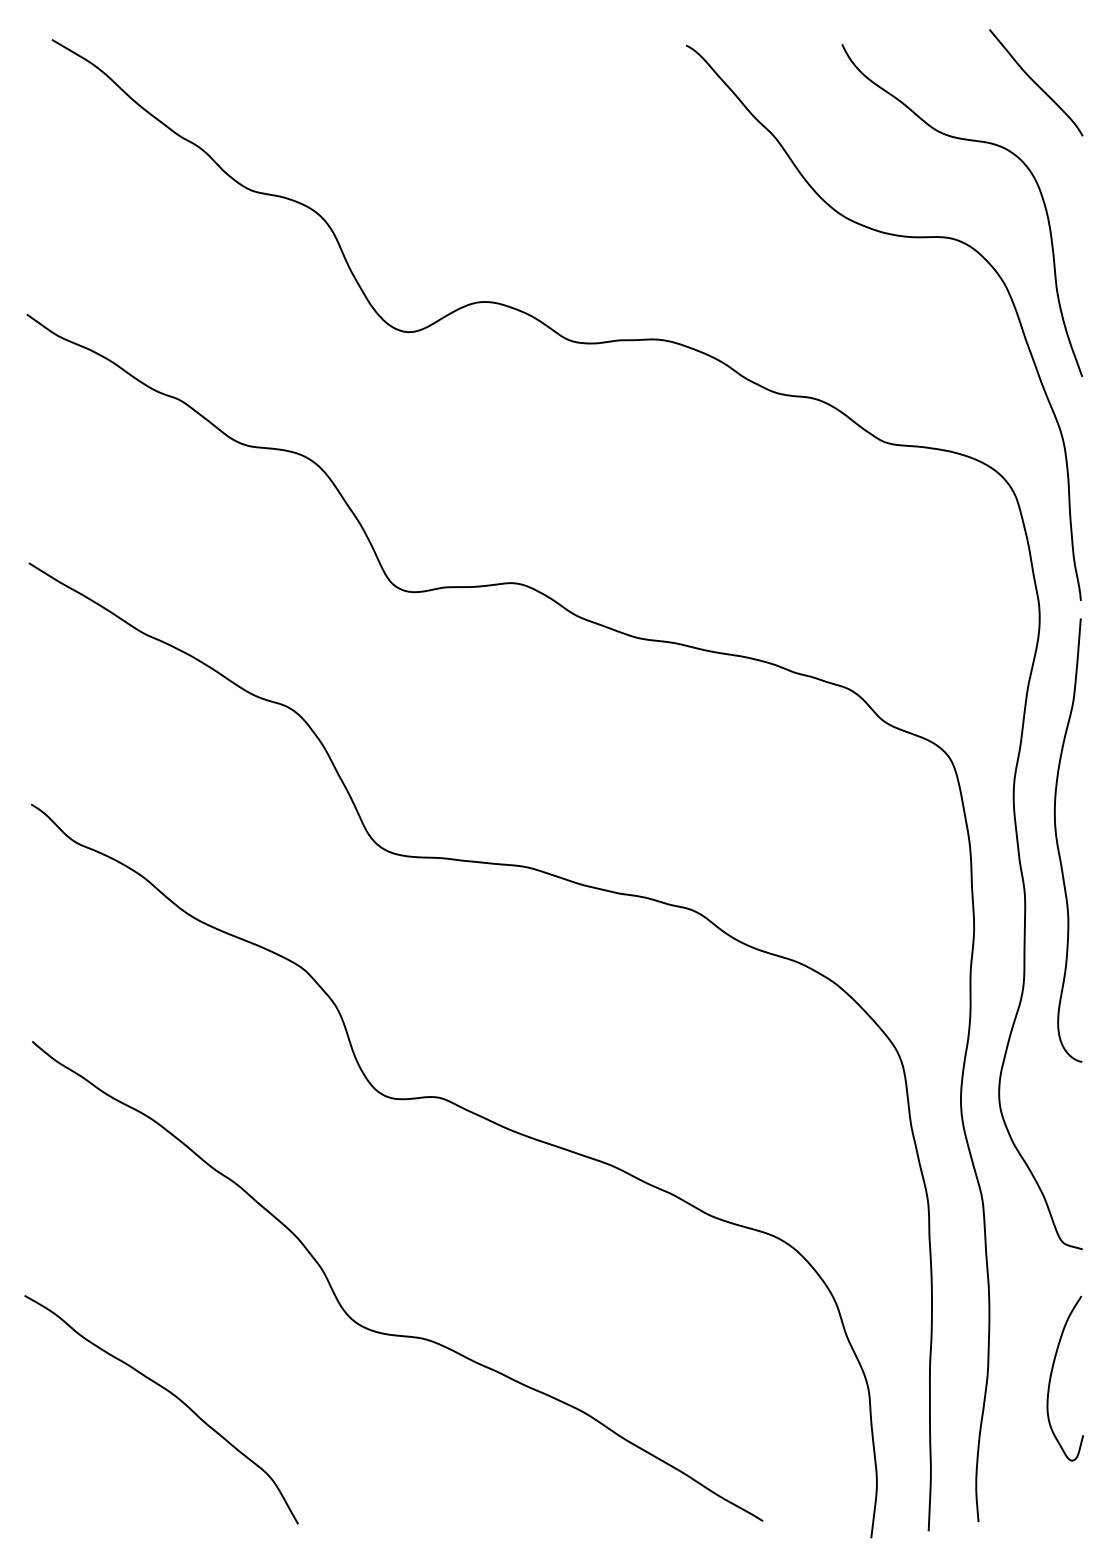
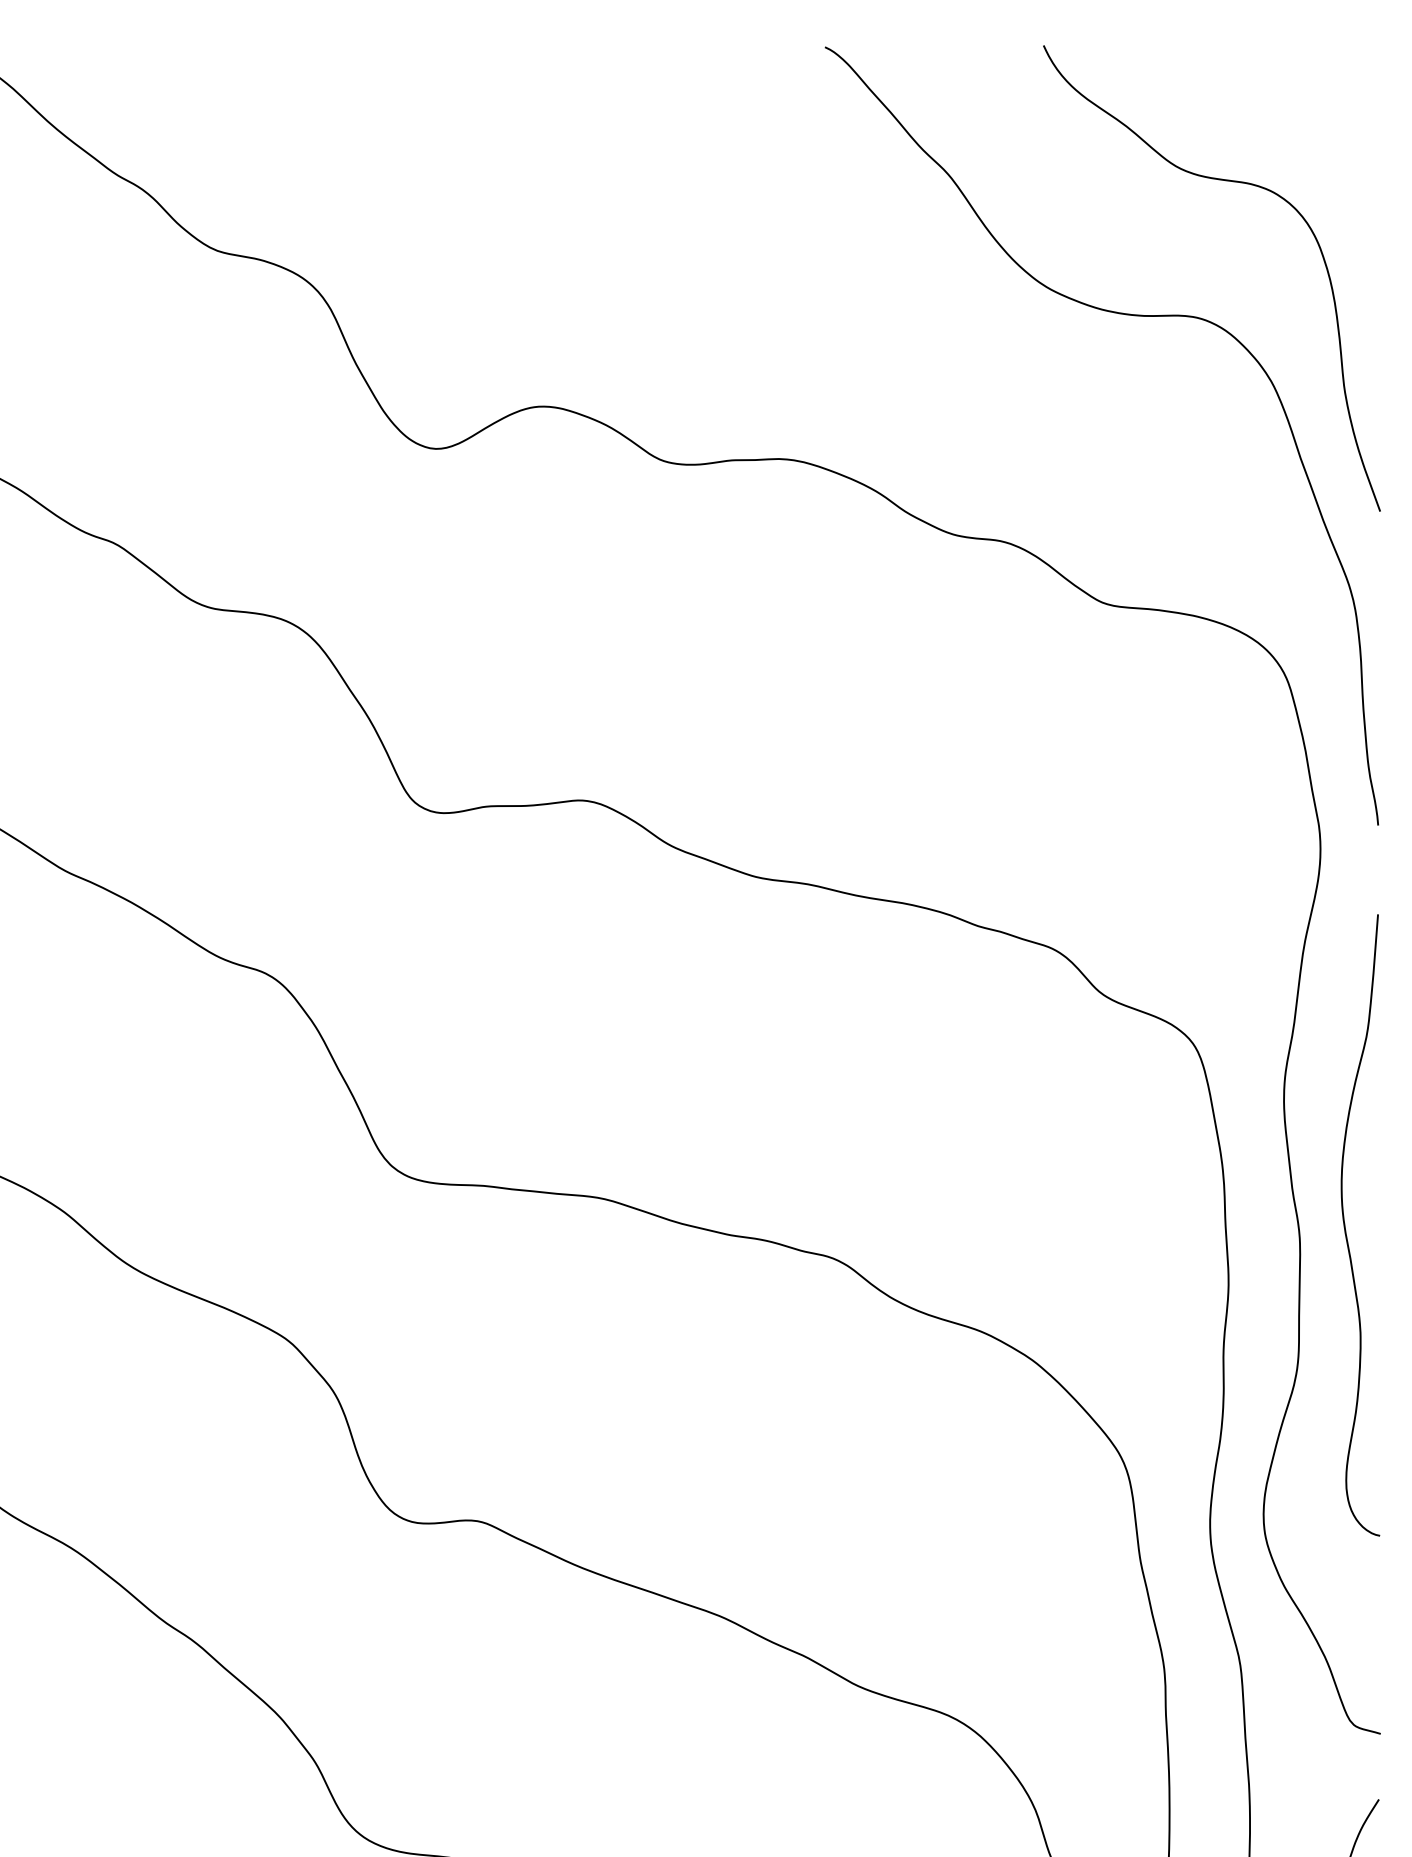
curve: (1036, 82) -> (1315, 99), removed
curve: (1058, 843) -> (1346, 1229), moved

